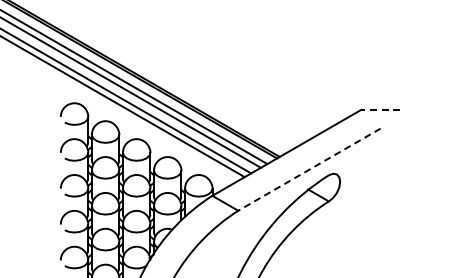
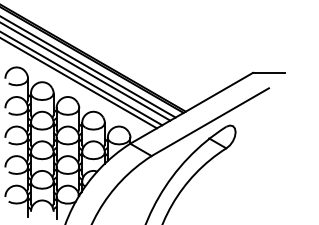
line: (380, 109) -> (268, 72), dashed -> solid
line: (309, 169) -> (210, 122), dashed -> solid

